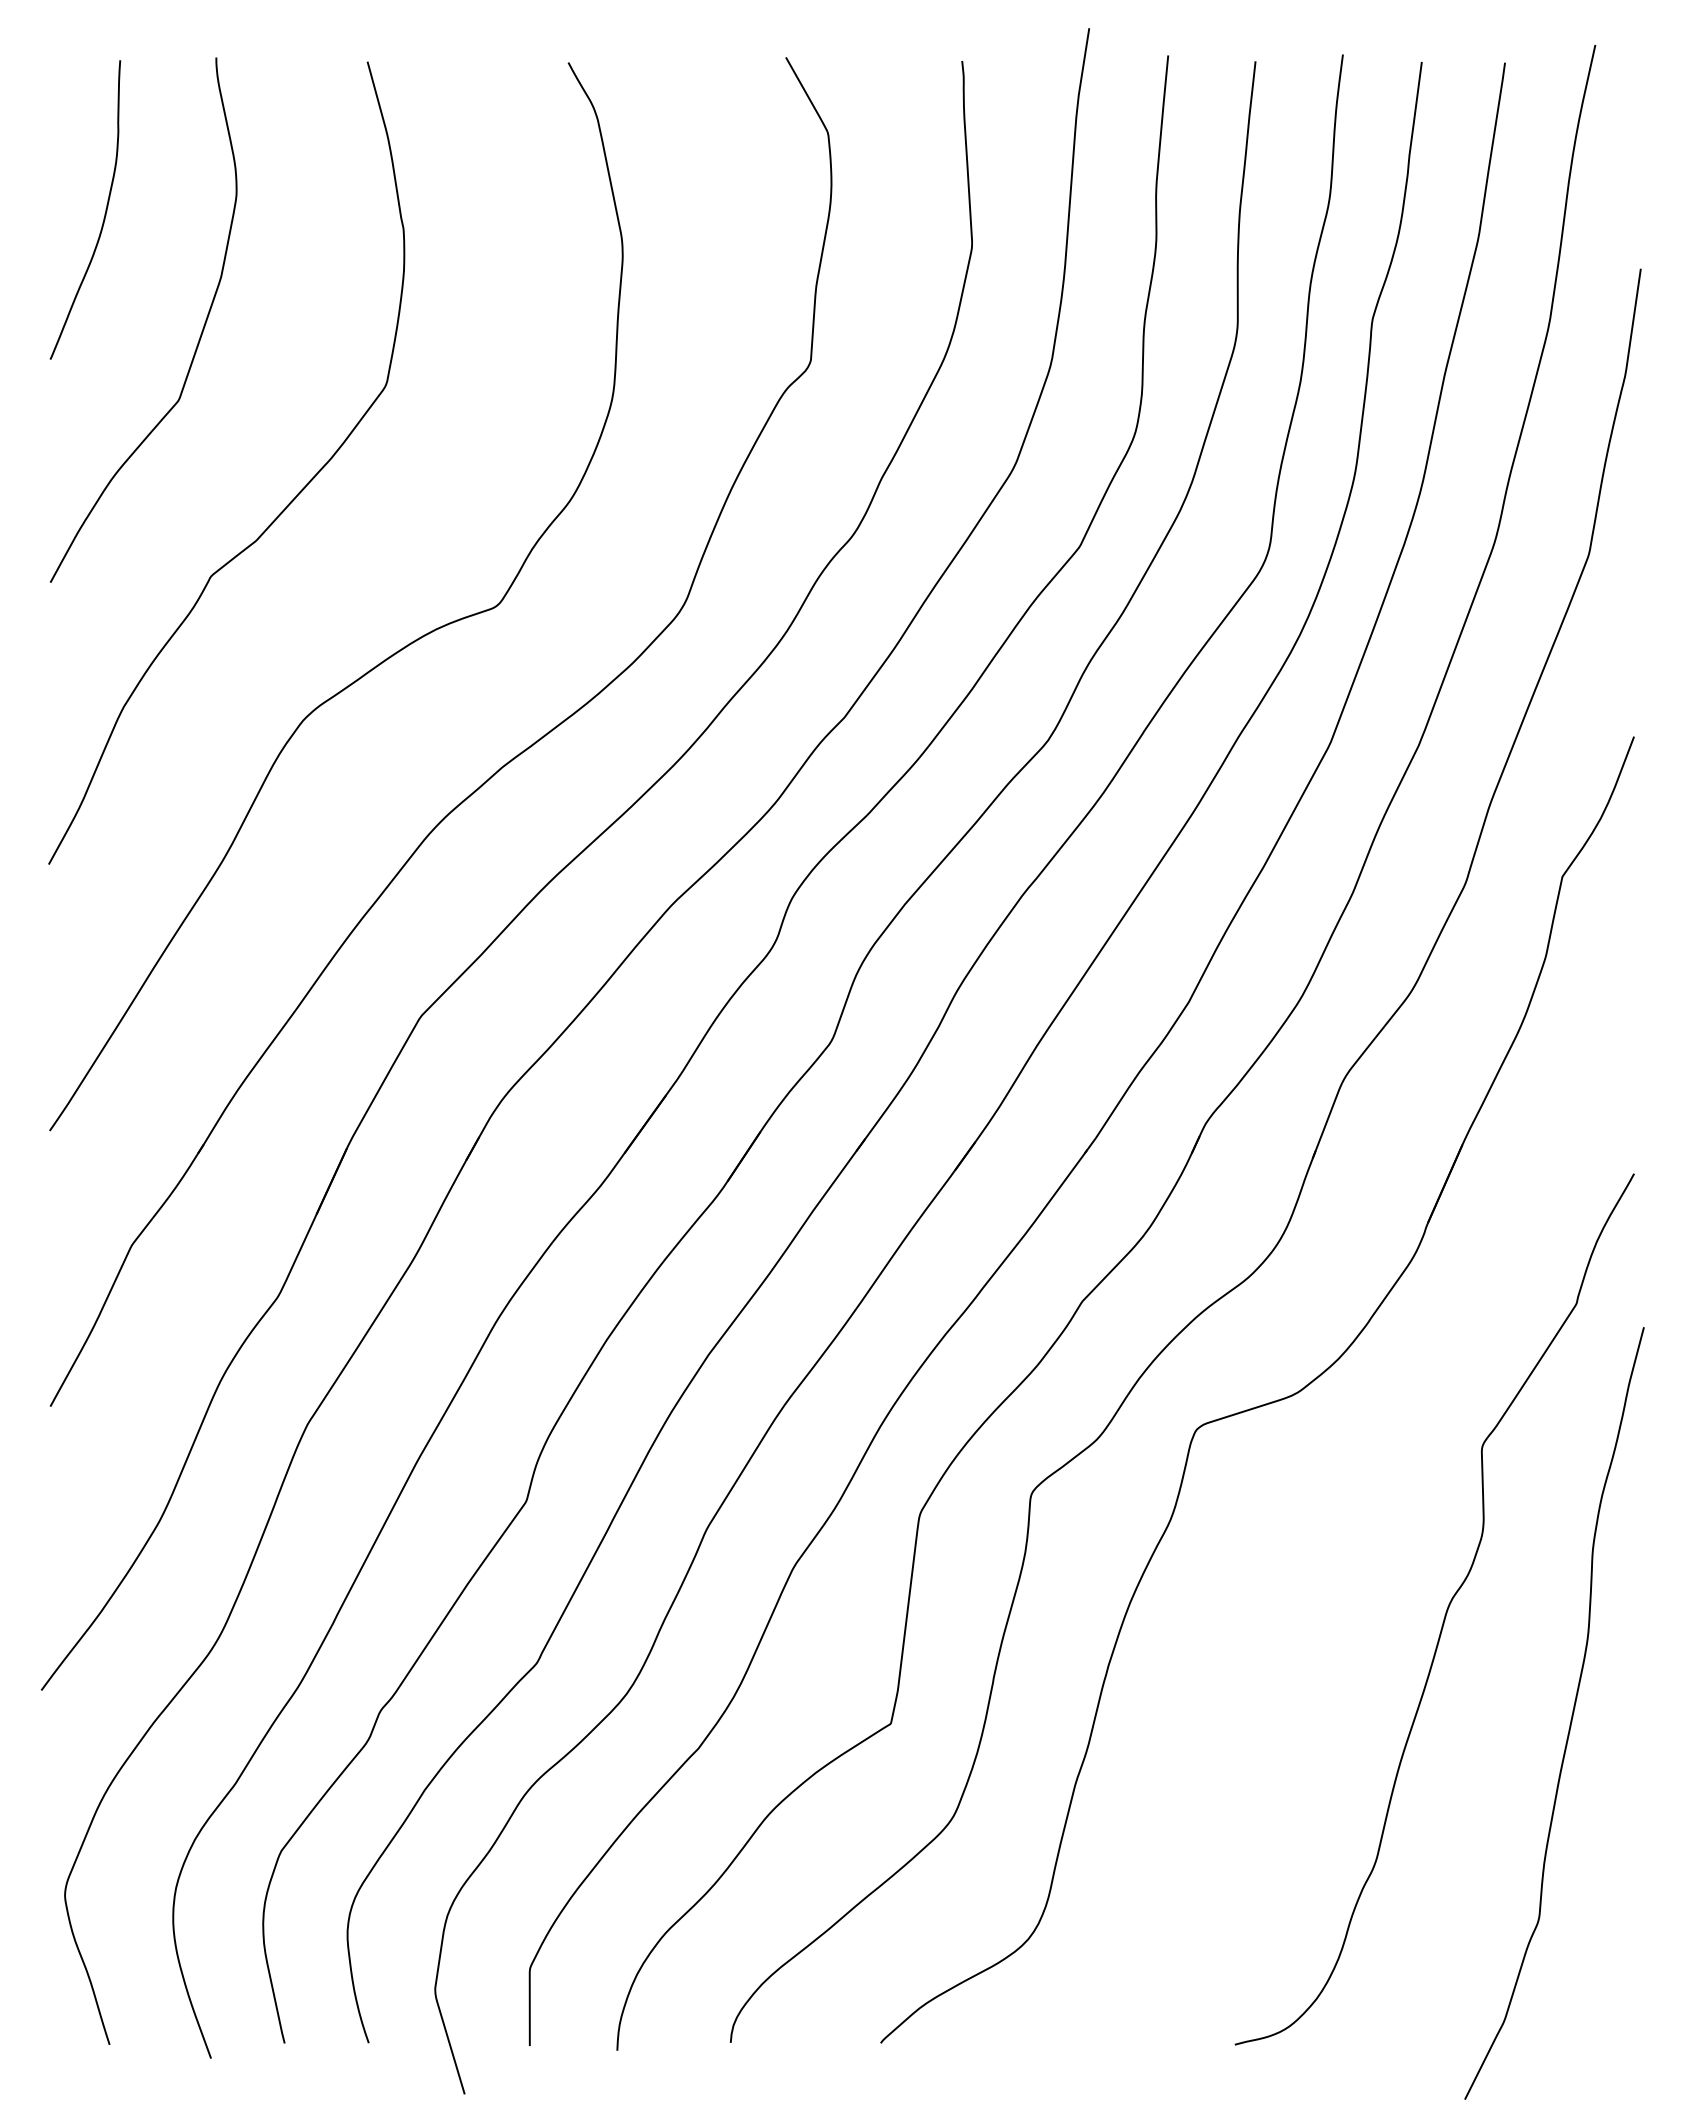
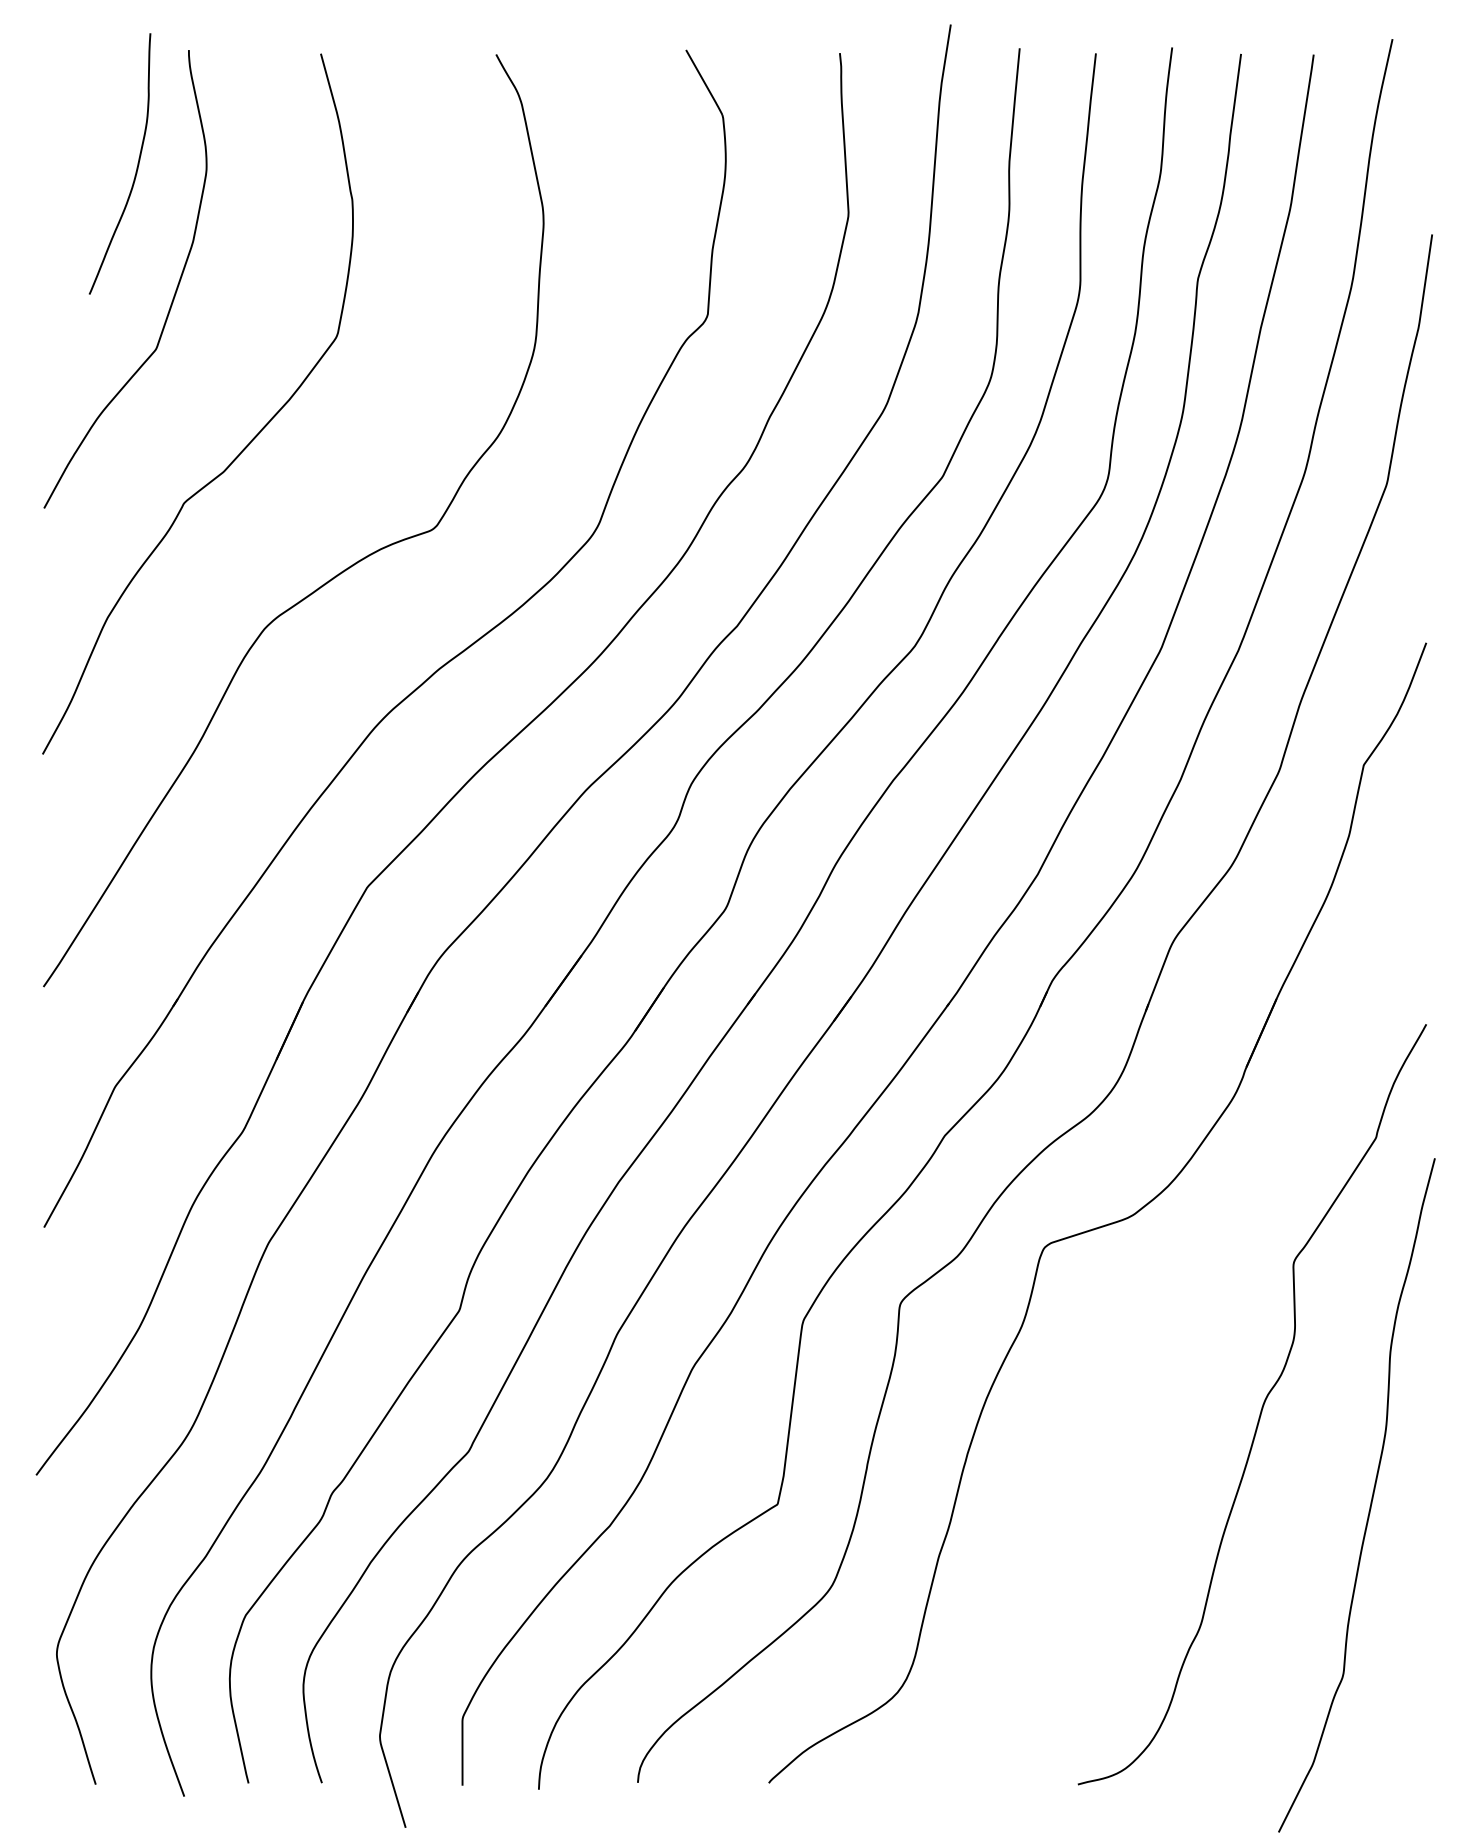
curve: (104, 213) -> (136, 167), moved

